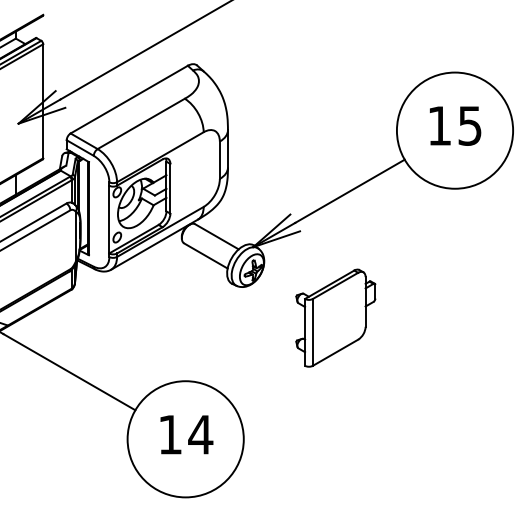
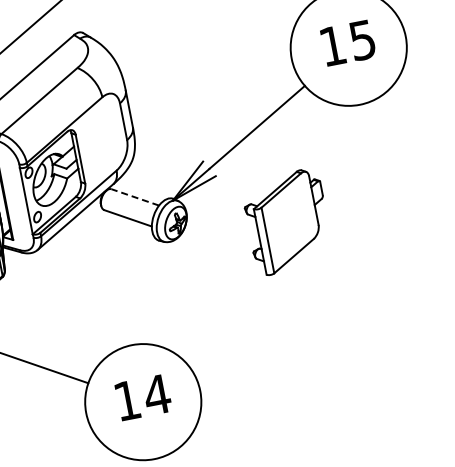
line: (216, 236) -> (134, 197), solid -> dashed
part: (335, 317) -> (287, 221), moved

